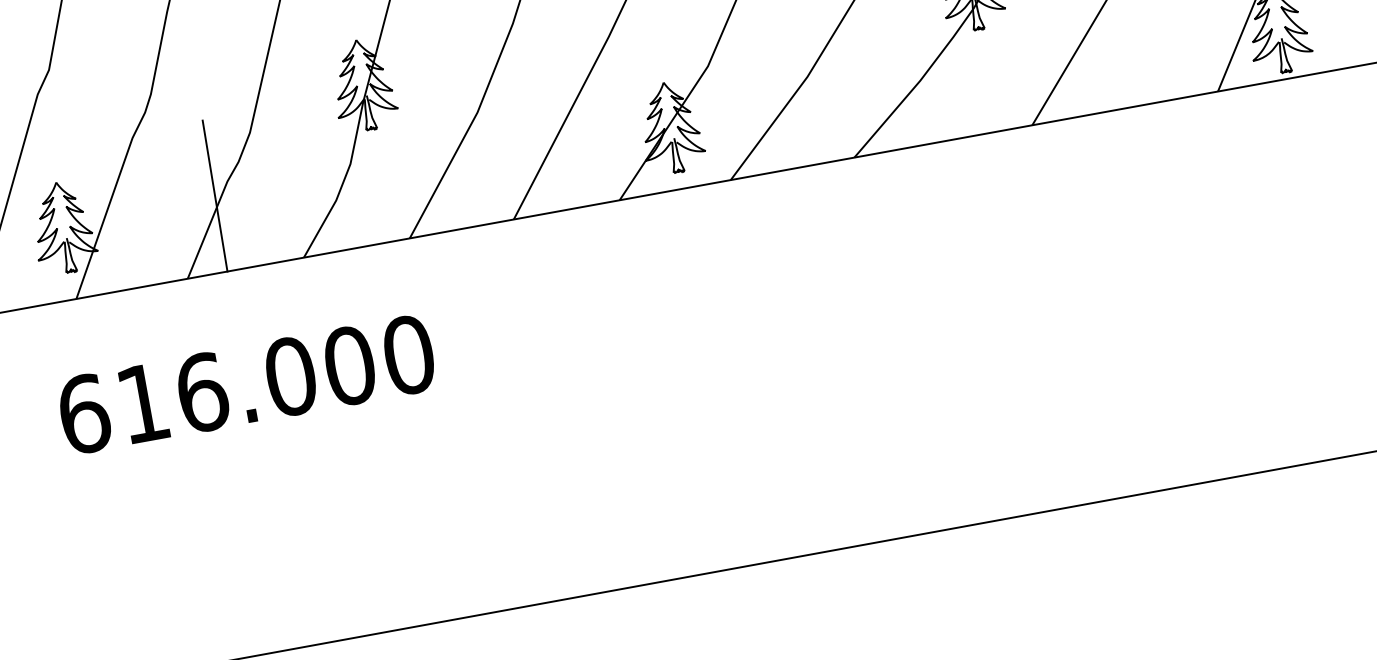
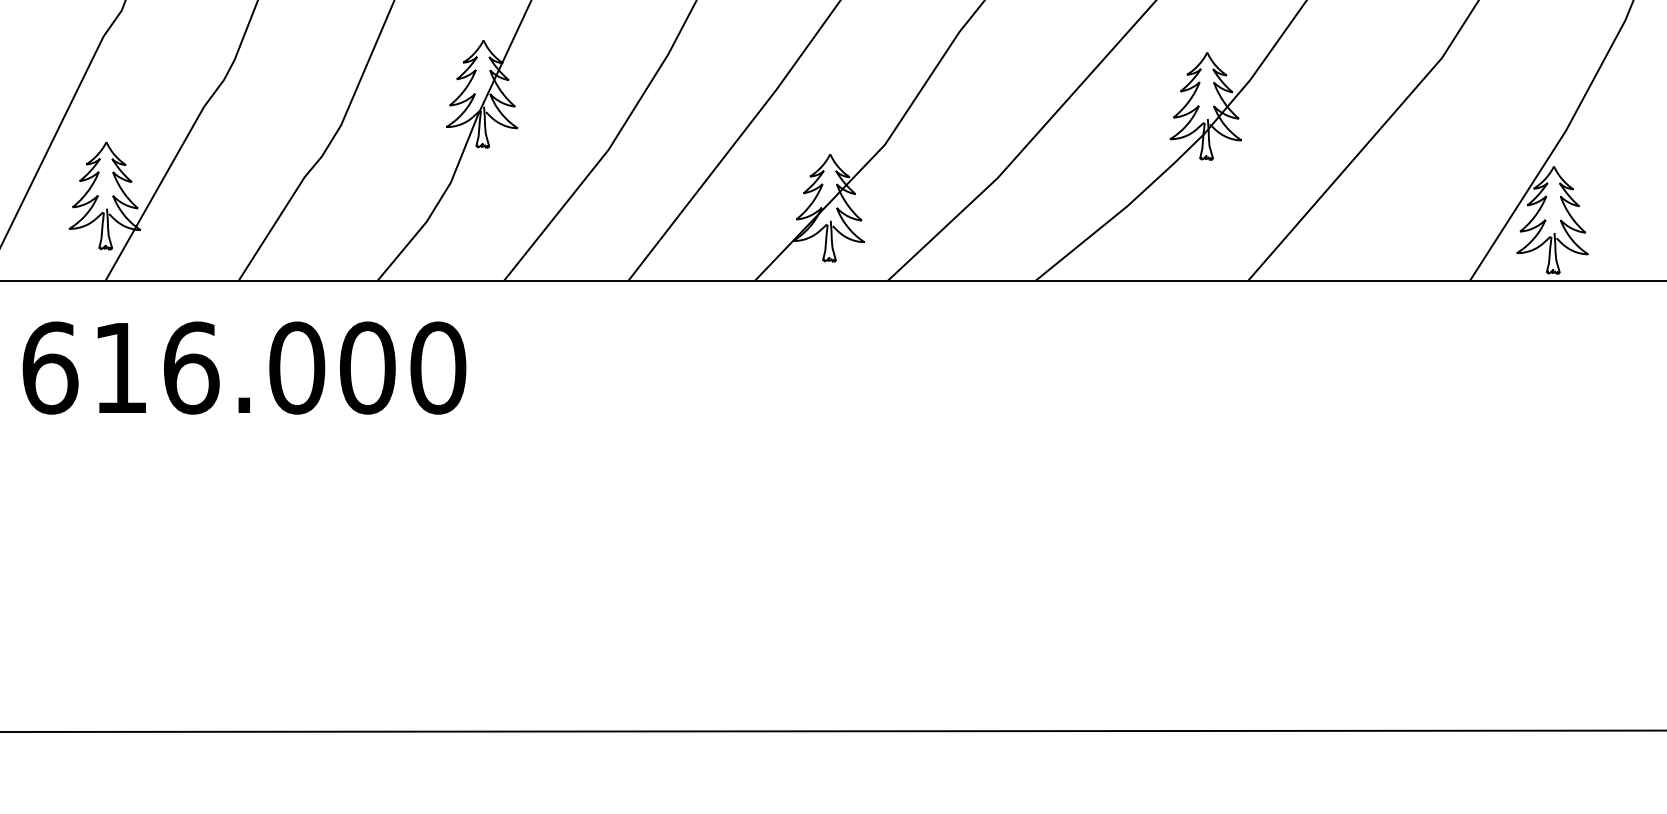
line: (214, 196) -> (286, 191), removed
text: (246, 384) -> (244, 367), moved

